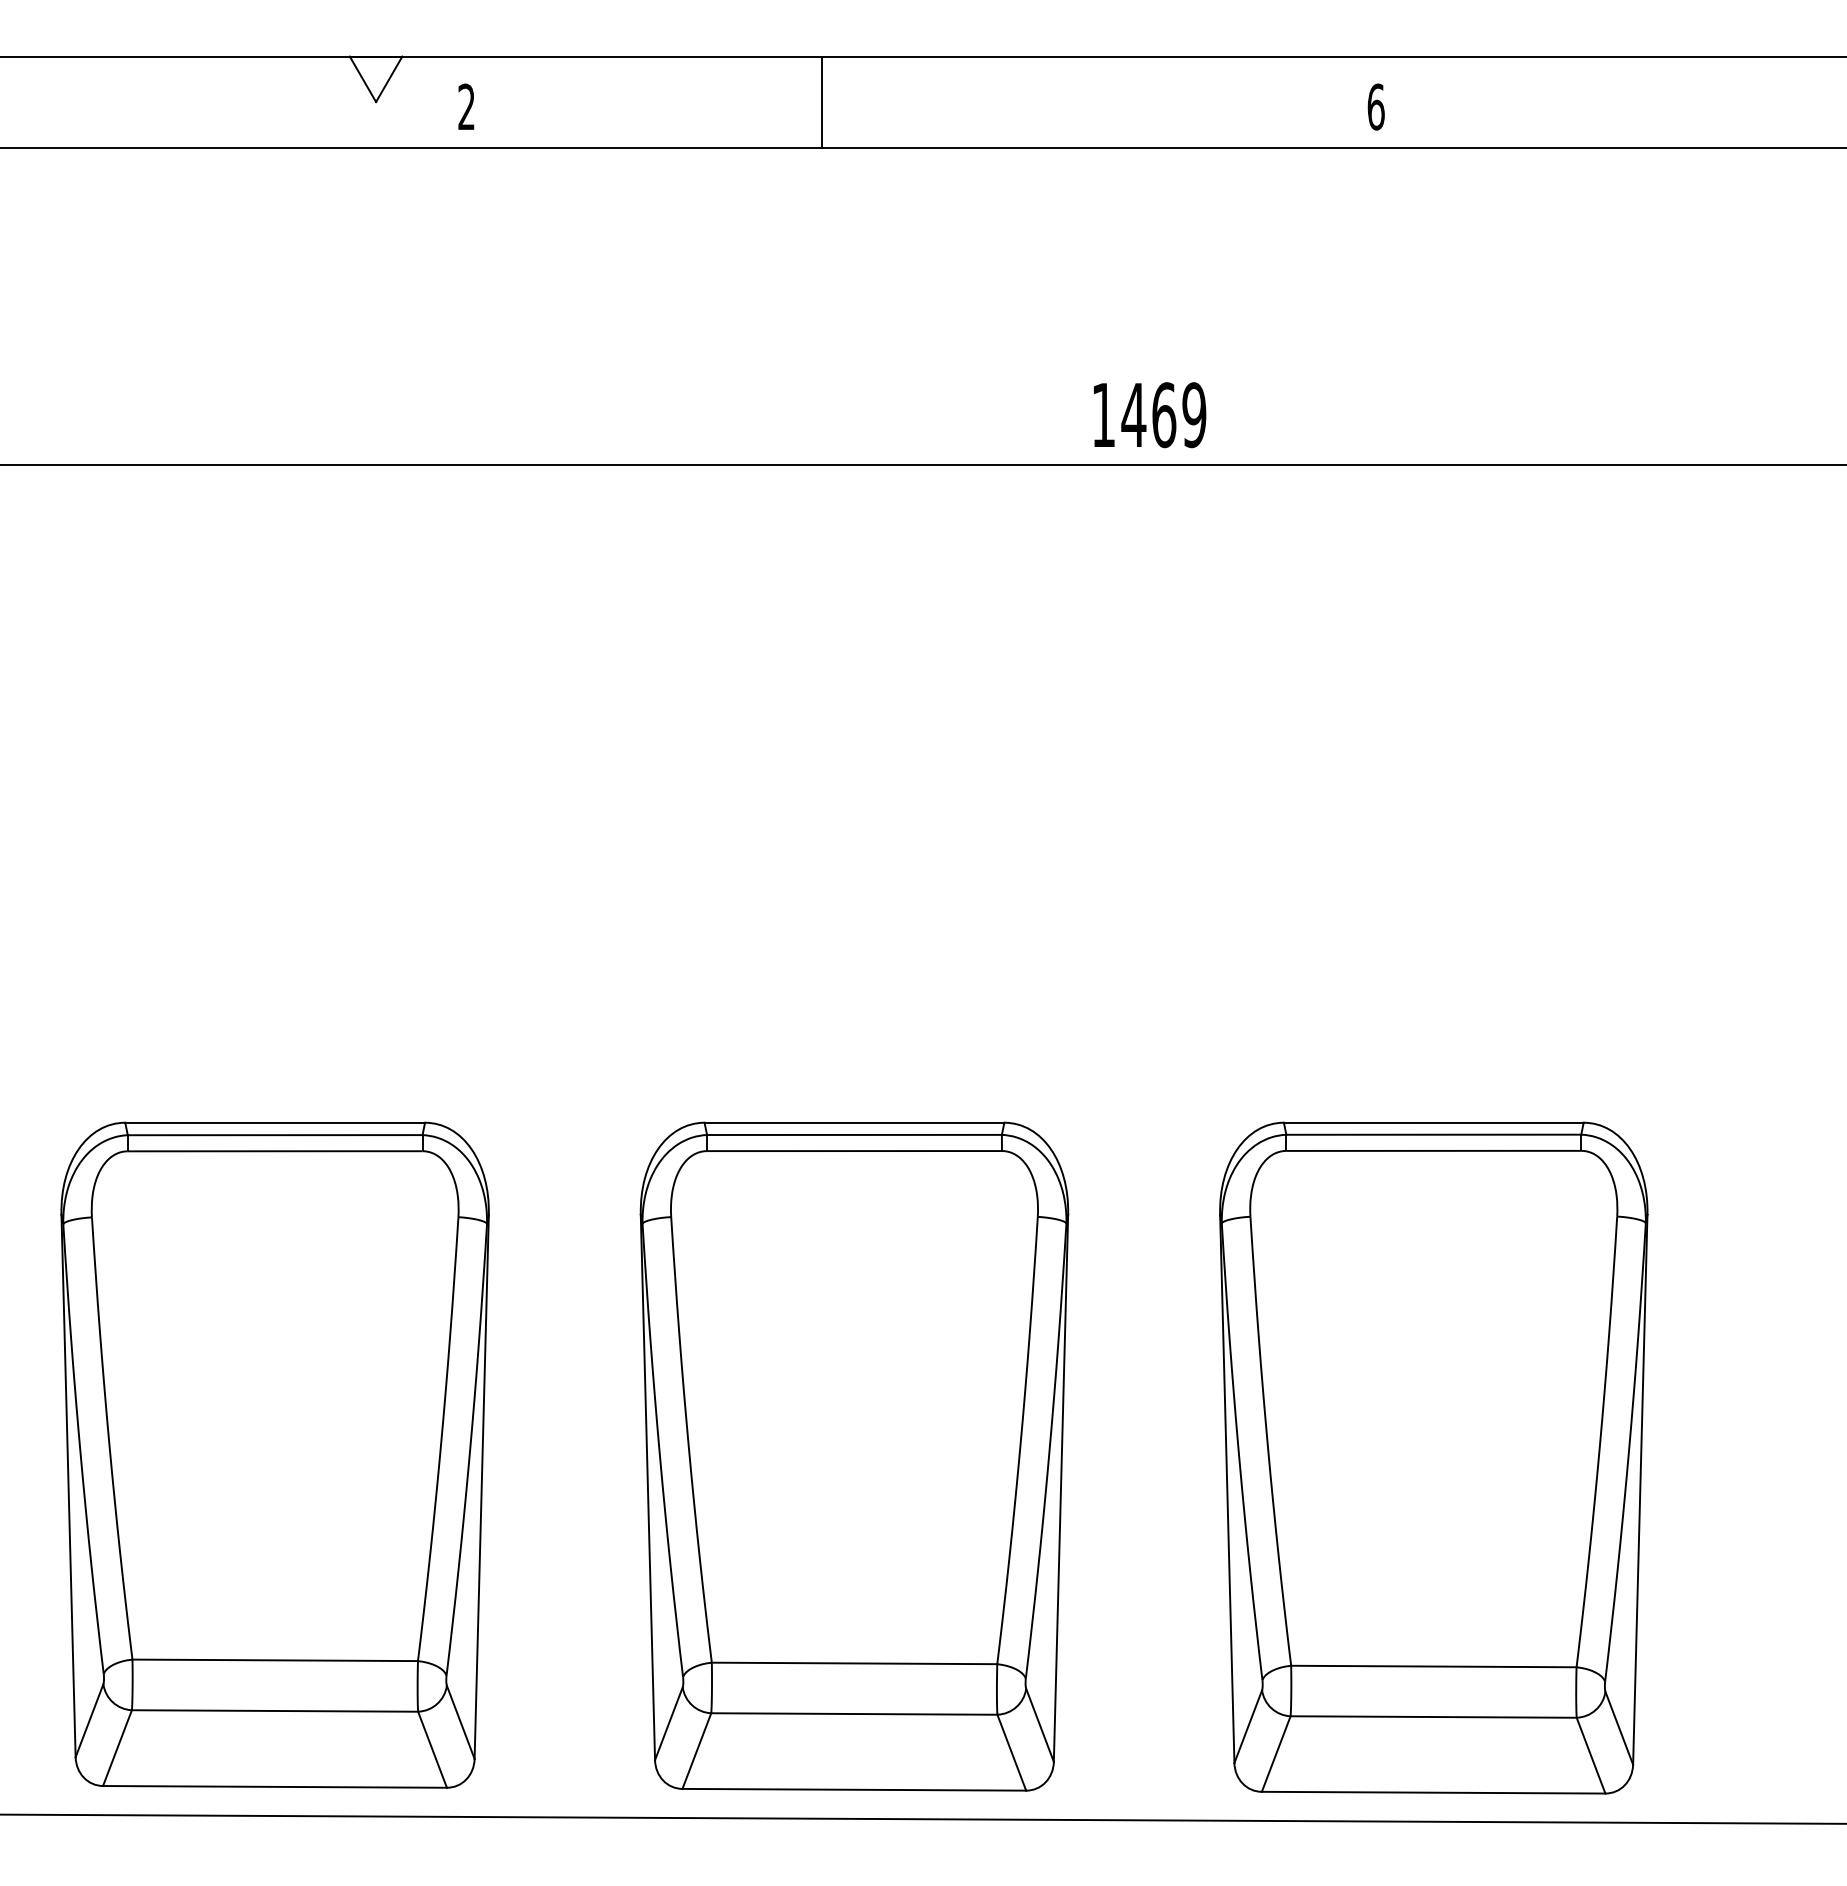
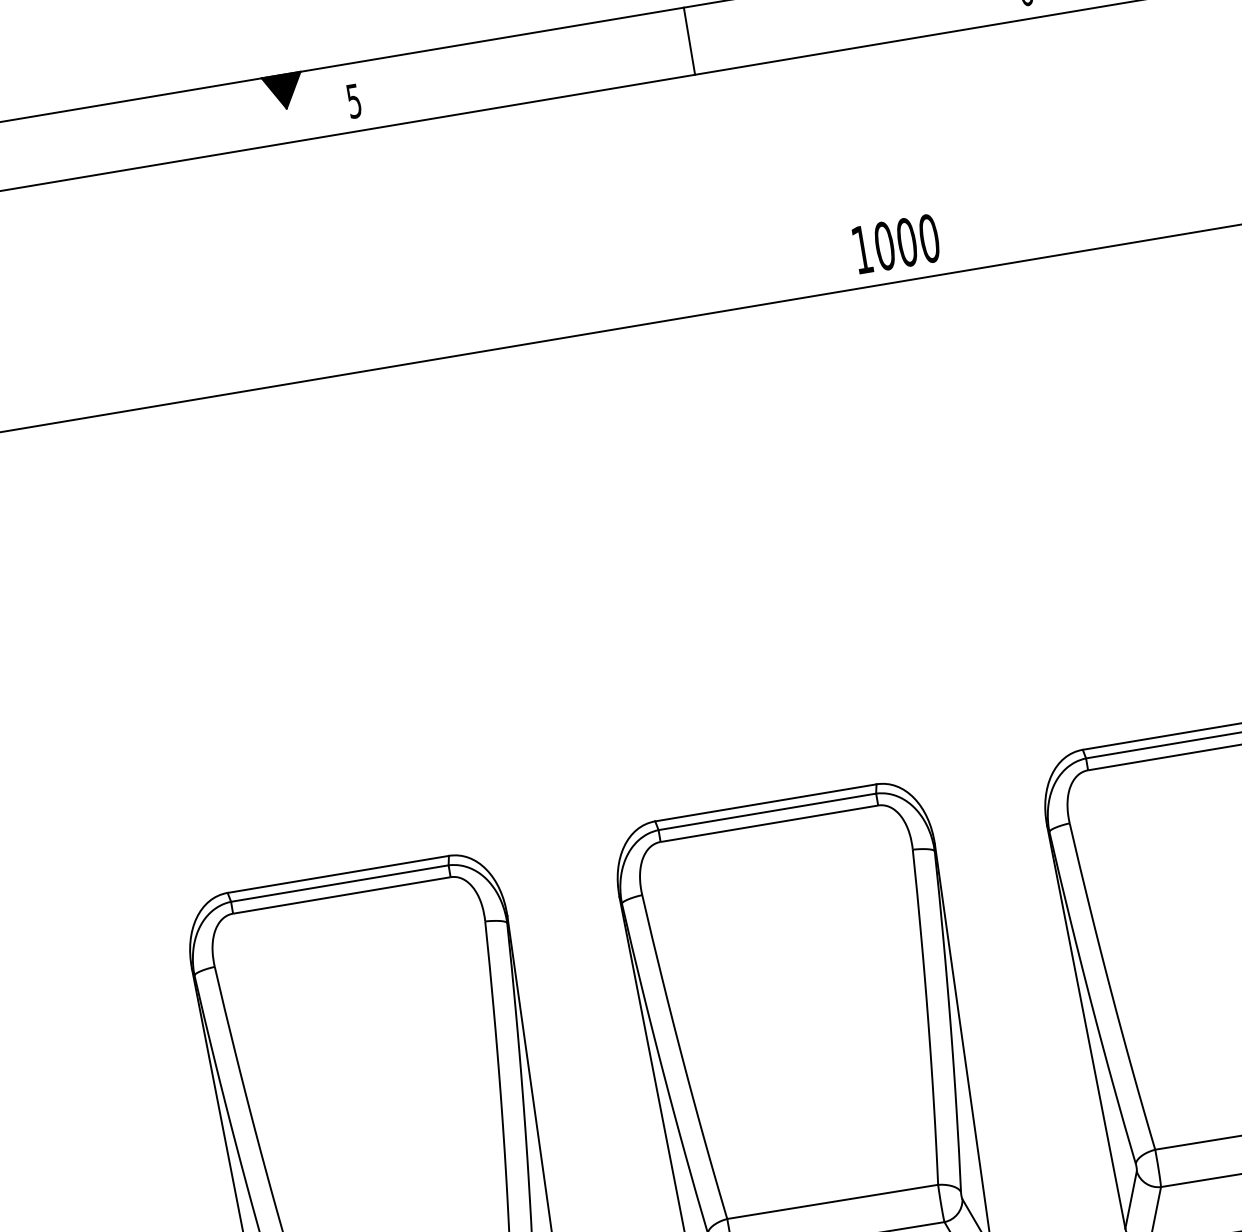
fill: (375, 79) -> (283, 92), added
line: (821, 101) -> (689, 40), moved
text: (466, 106) -> (354, 100), 2 -> 5
text: (1163, 415) -> (906, 242), 1469 -> 1000

